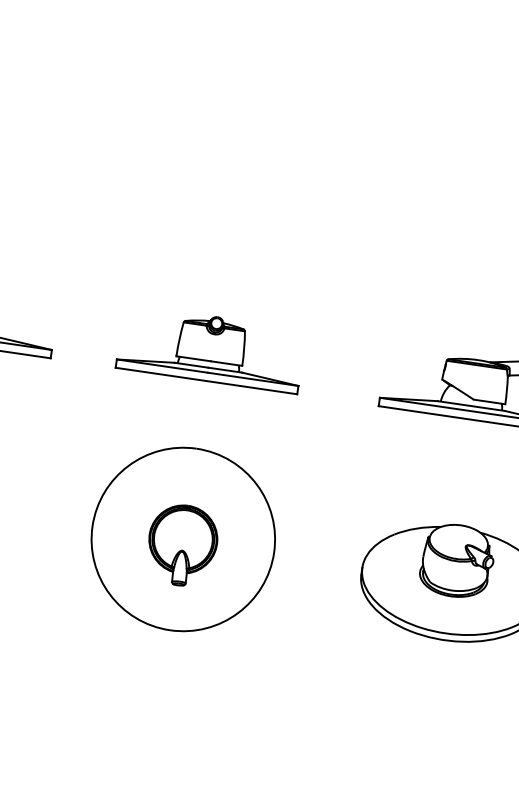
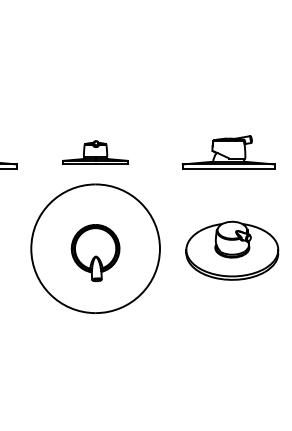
part: (210, 349) -> (95, 152), size x0.7
part: (183, 538) -> (95, 248), size x1.4

